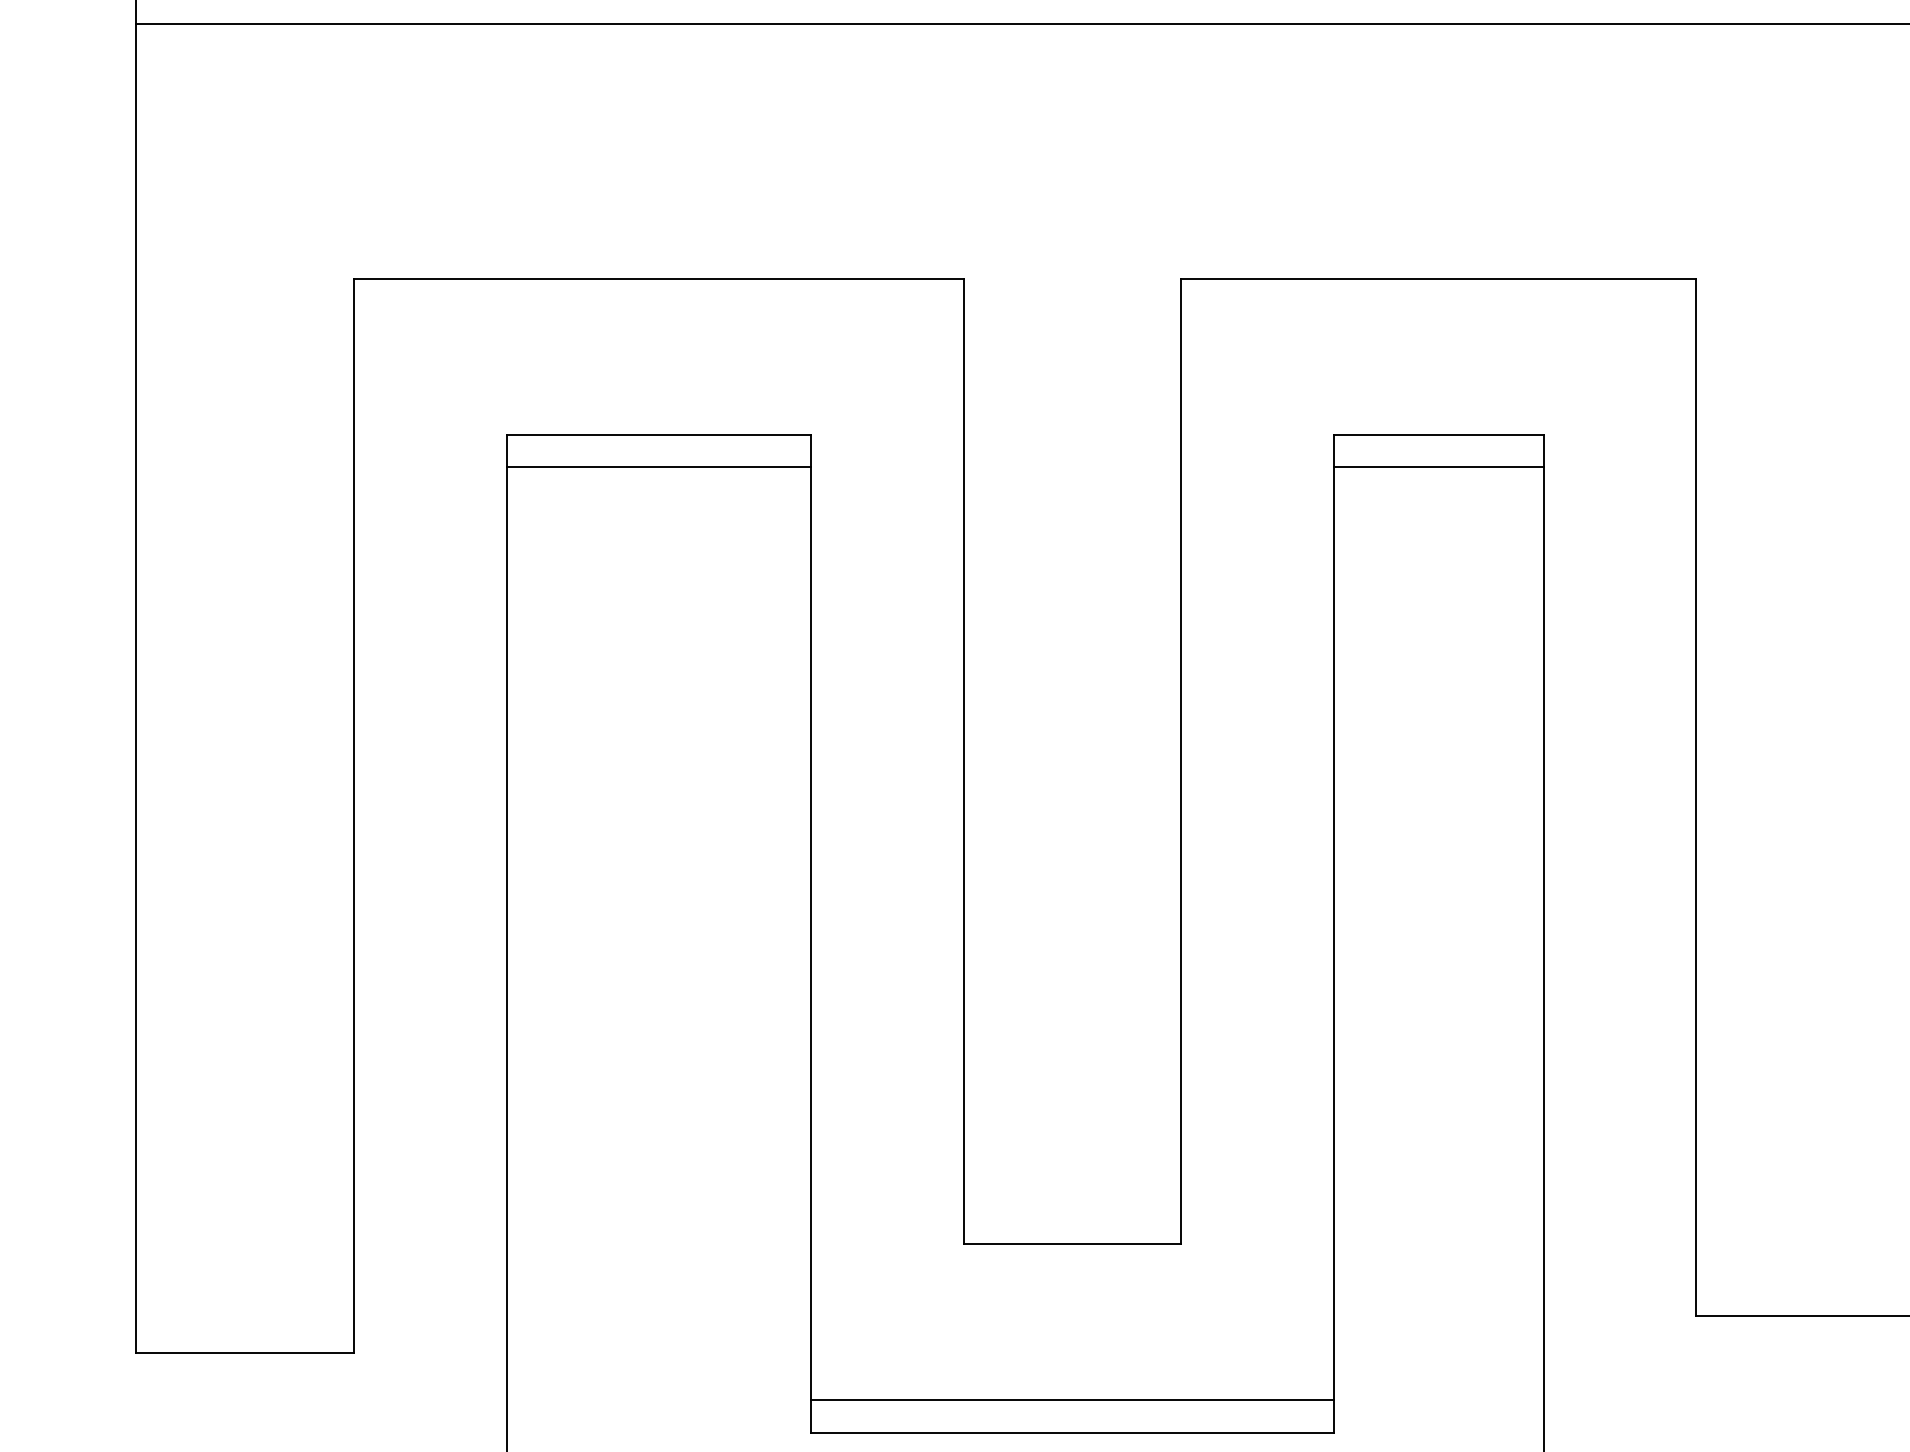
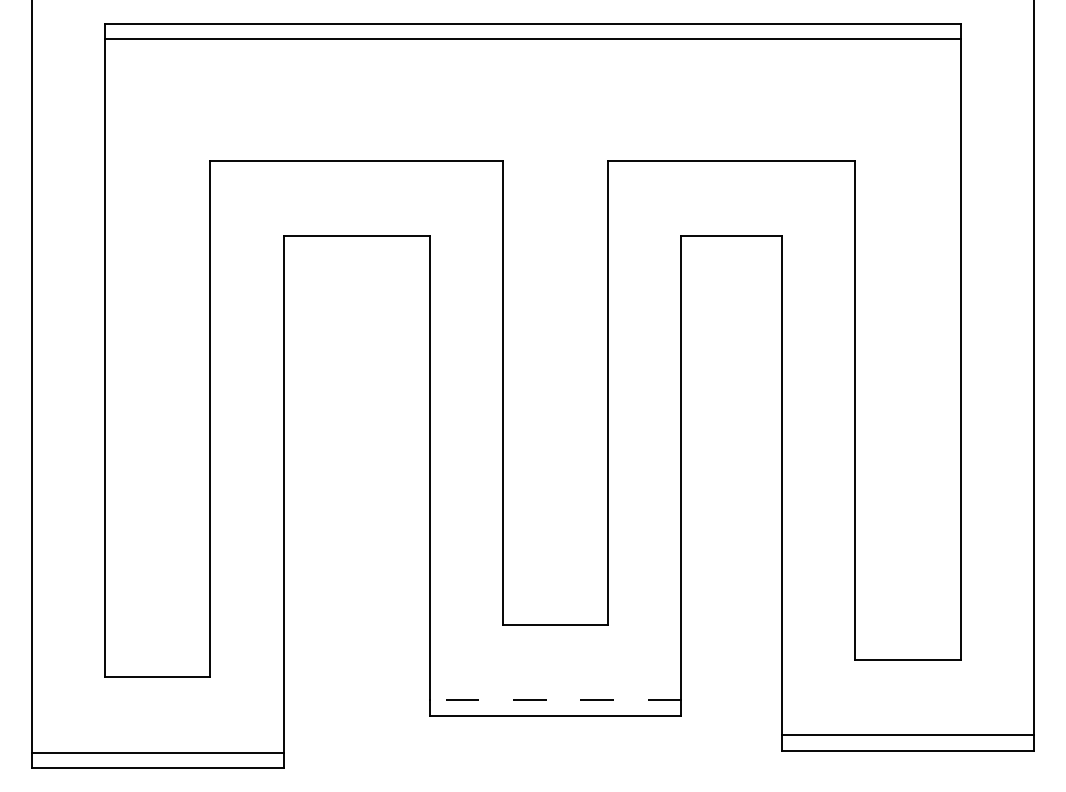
line: (658, 466) -> (356, 251), removed
line: (1438, 466) -> (731, 251), removed
line: (1072, 1400) -> (555, 700), solid -> dashed

